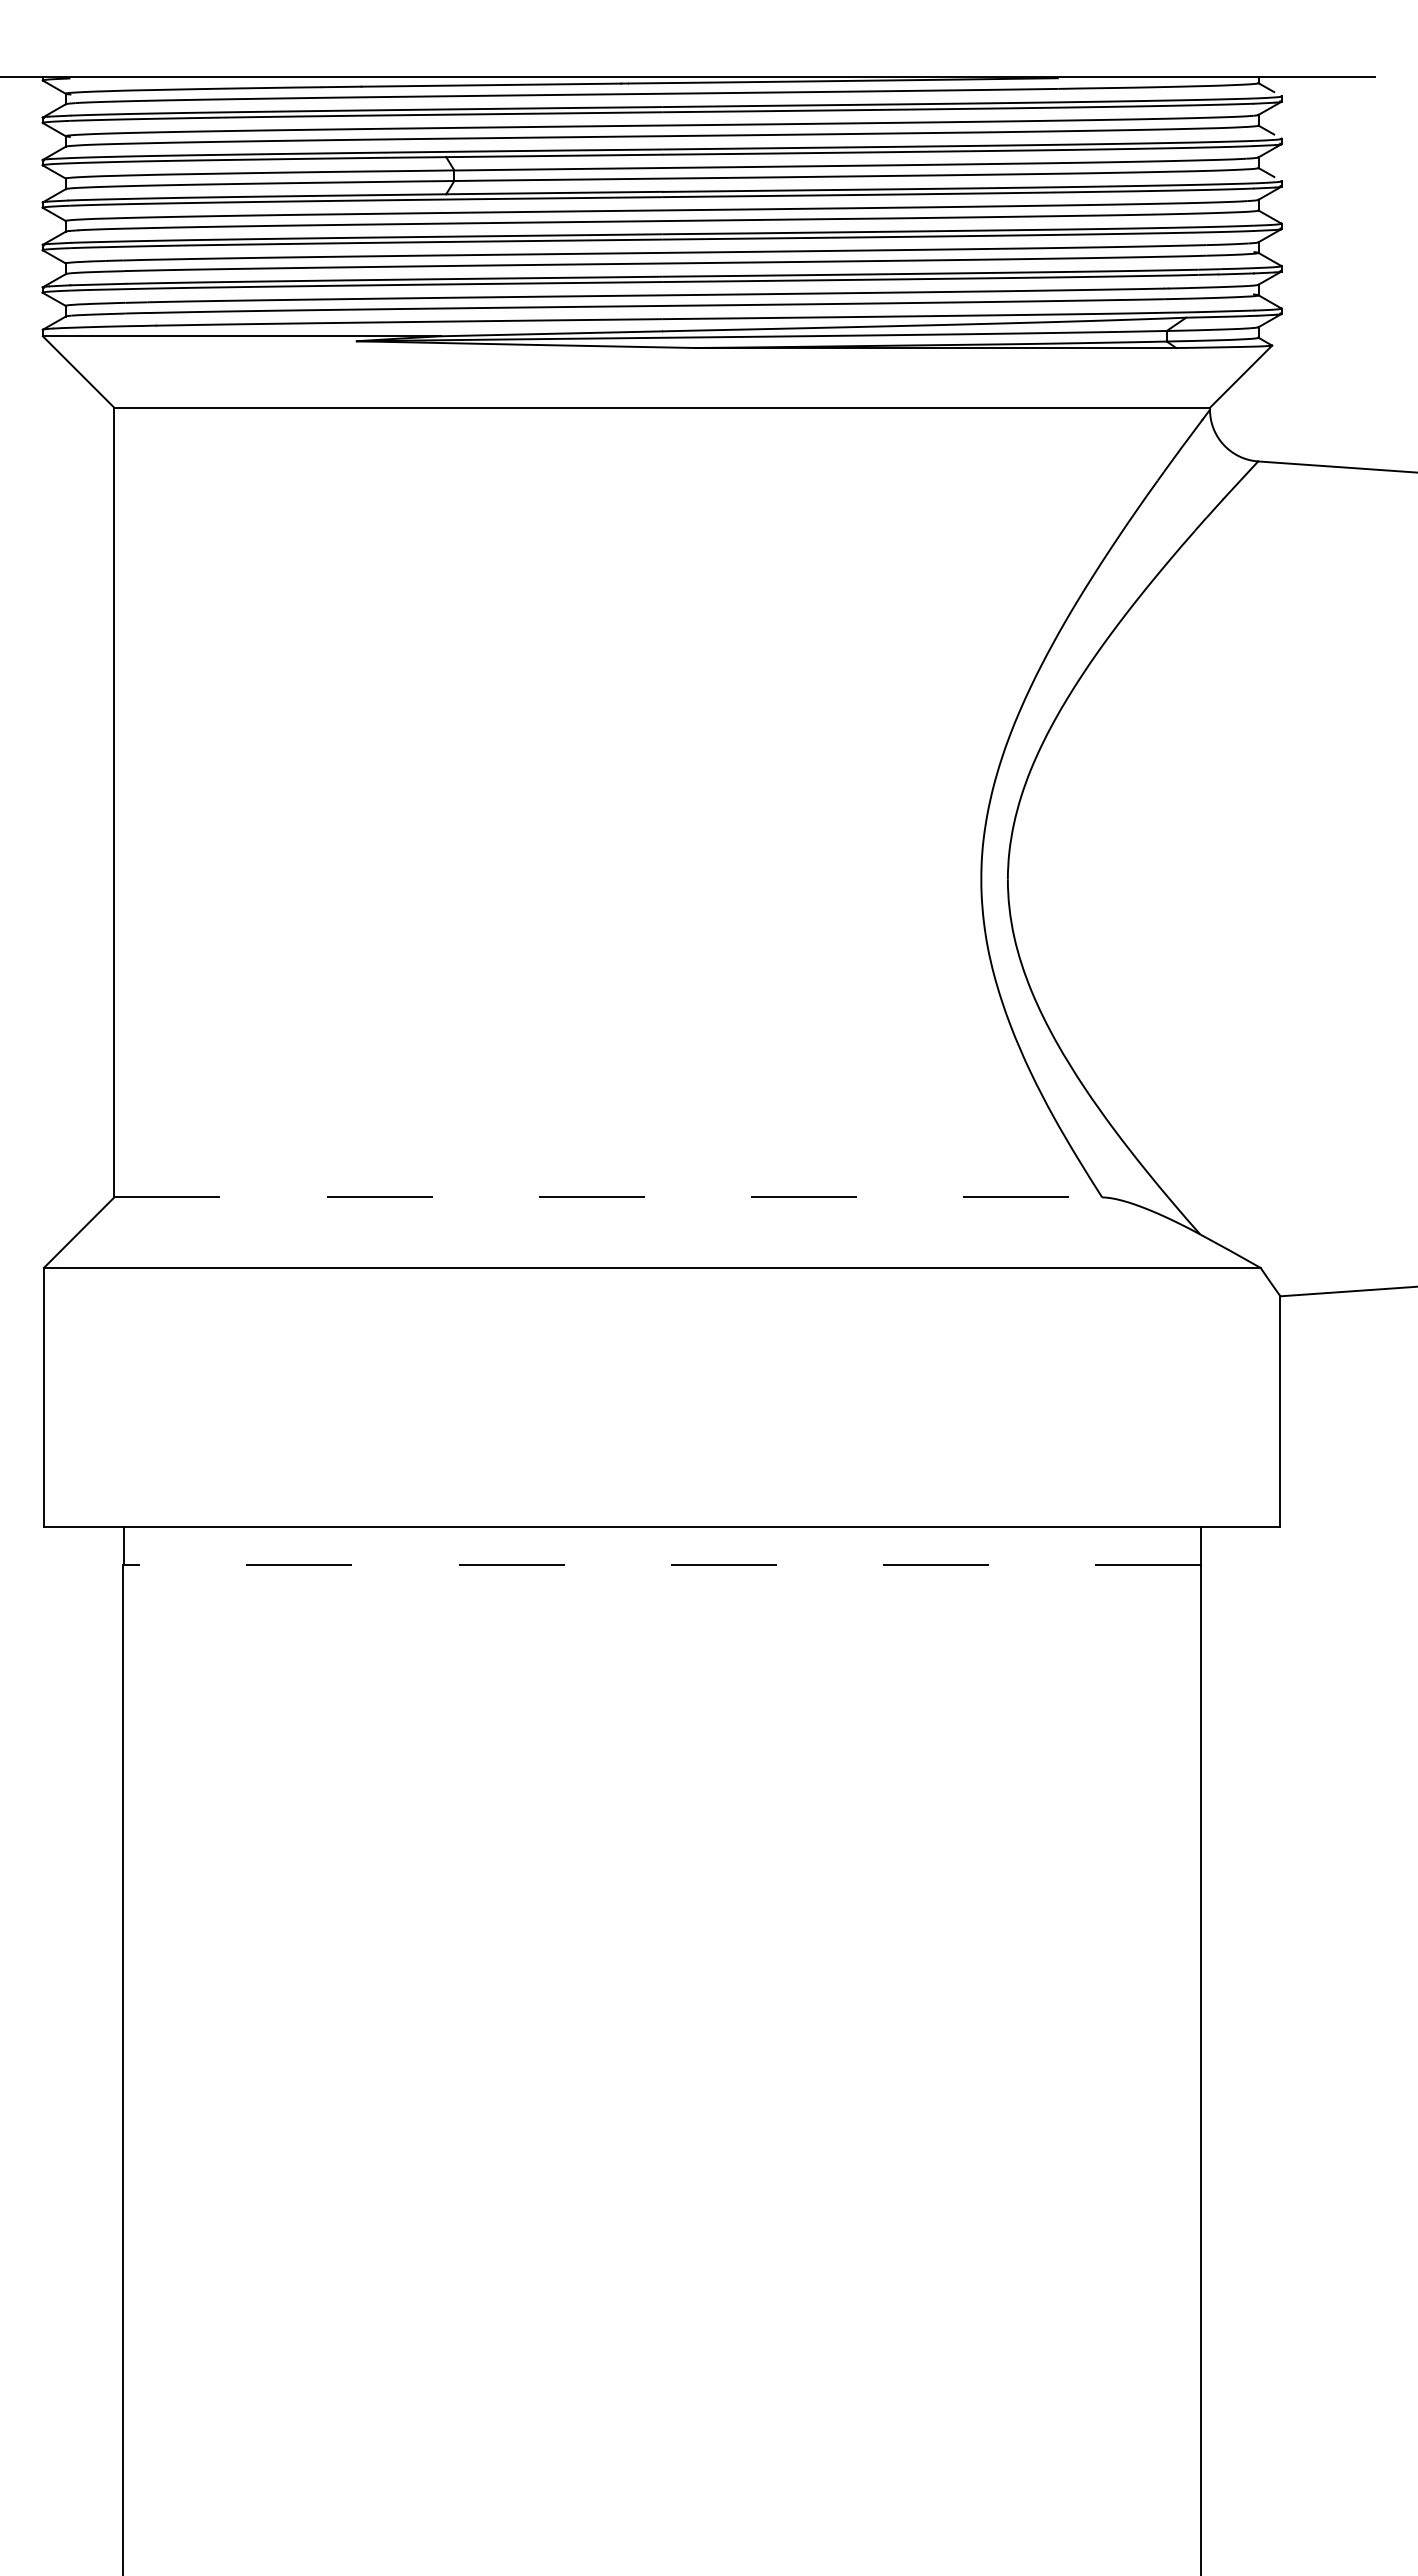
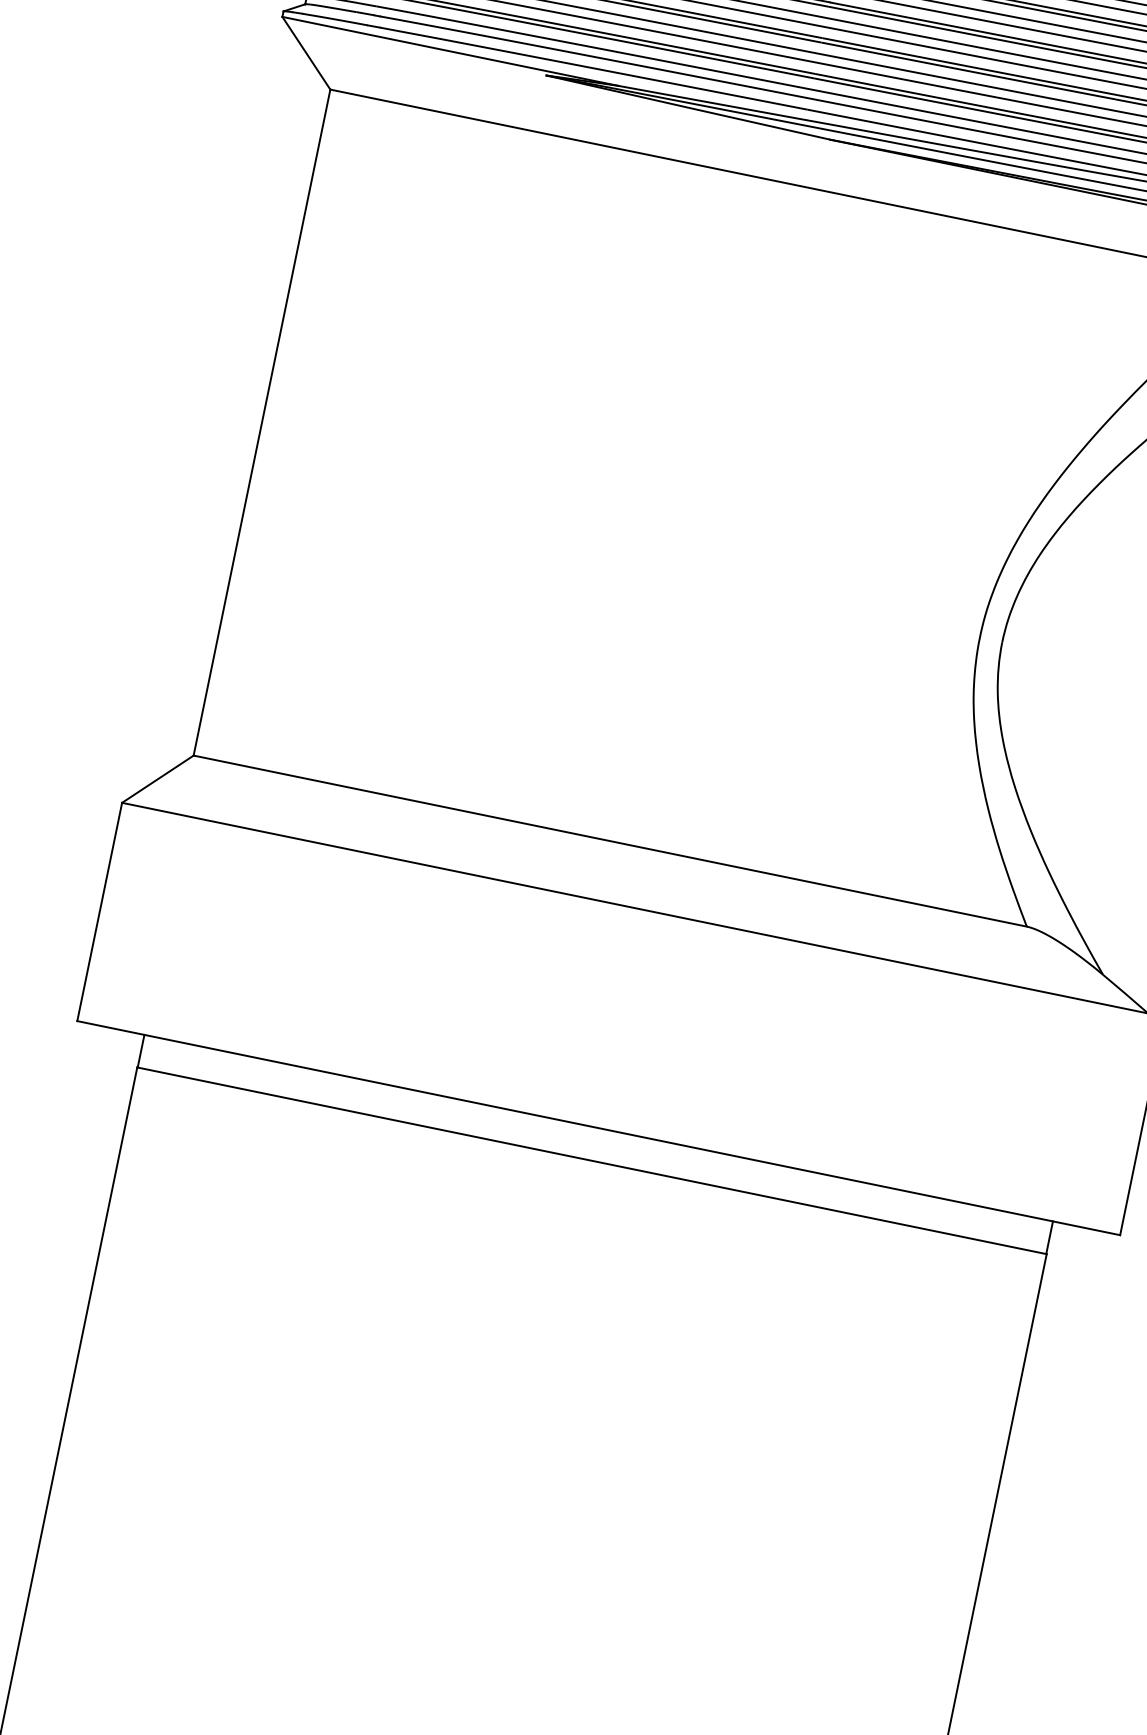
line: (608, 1197) -> (610, 841), dashed -> solid
line: (661, 1565) -> (591, 1160), dashed -> solid

